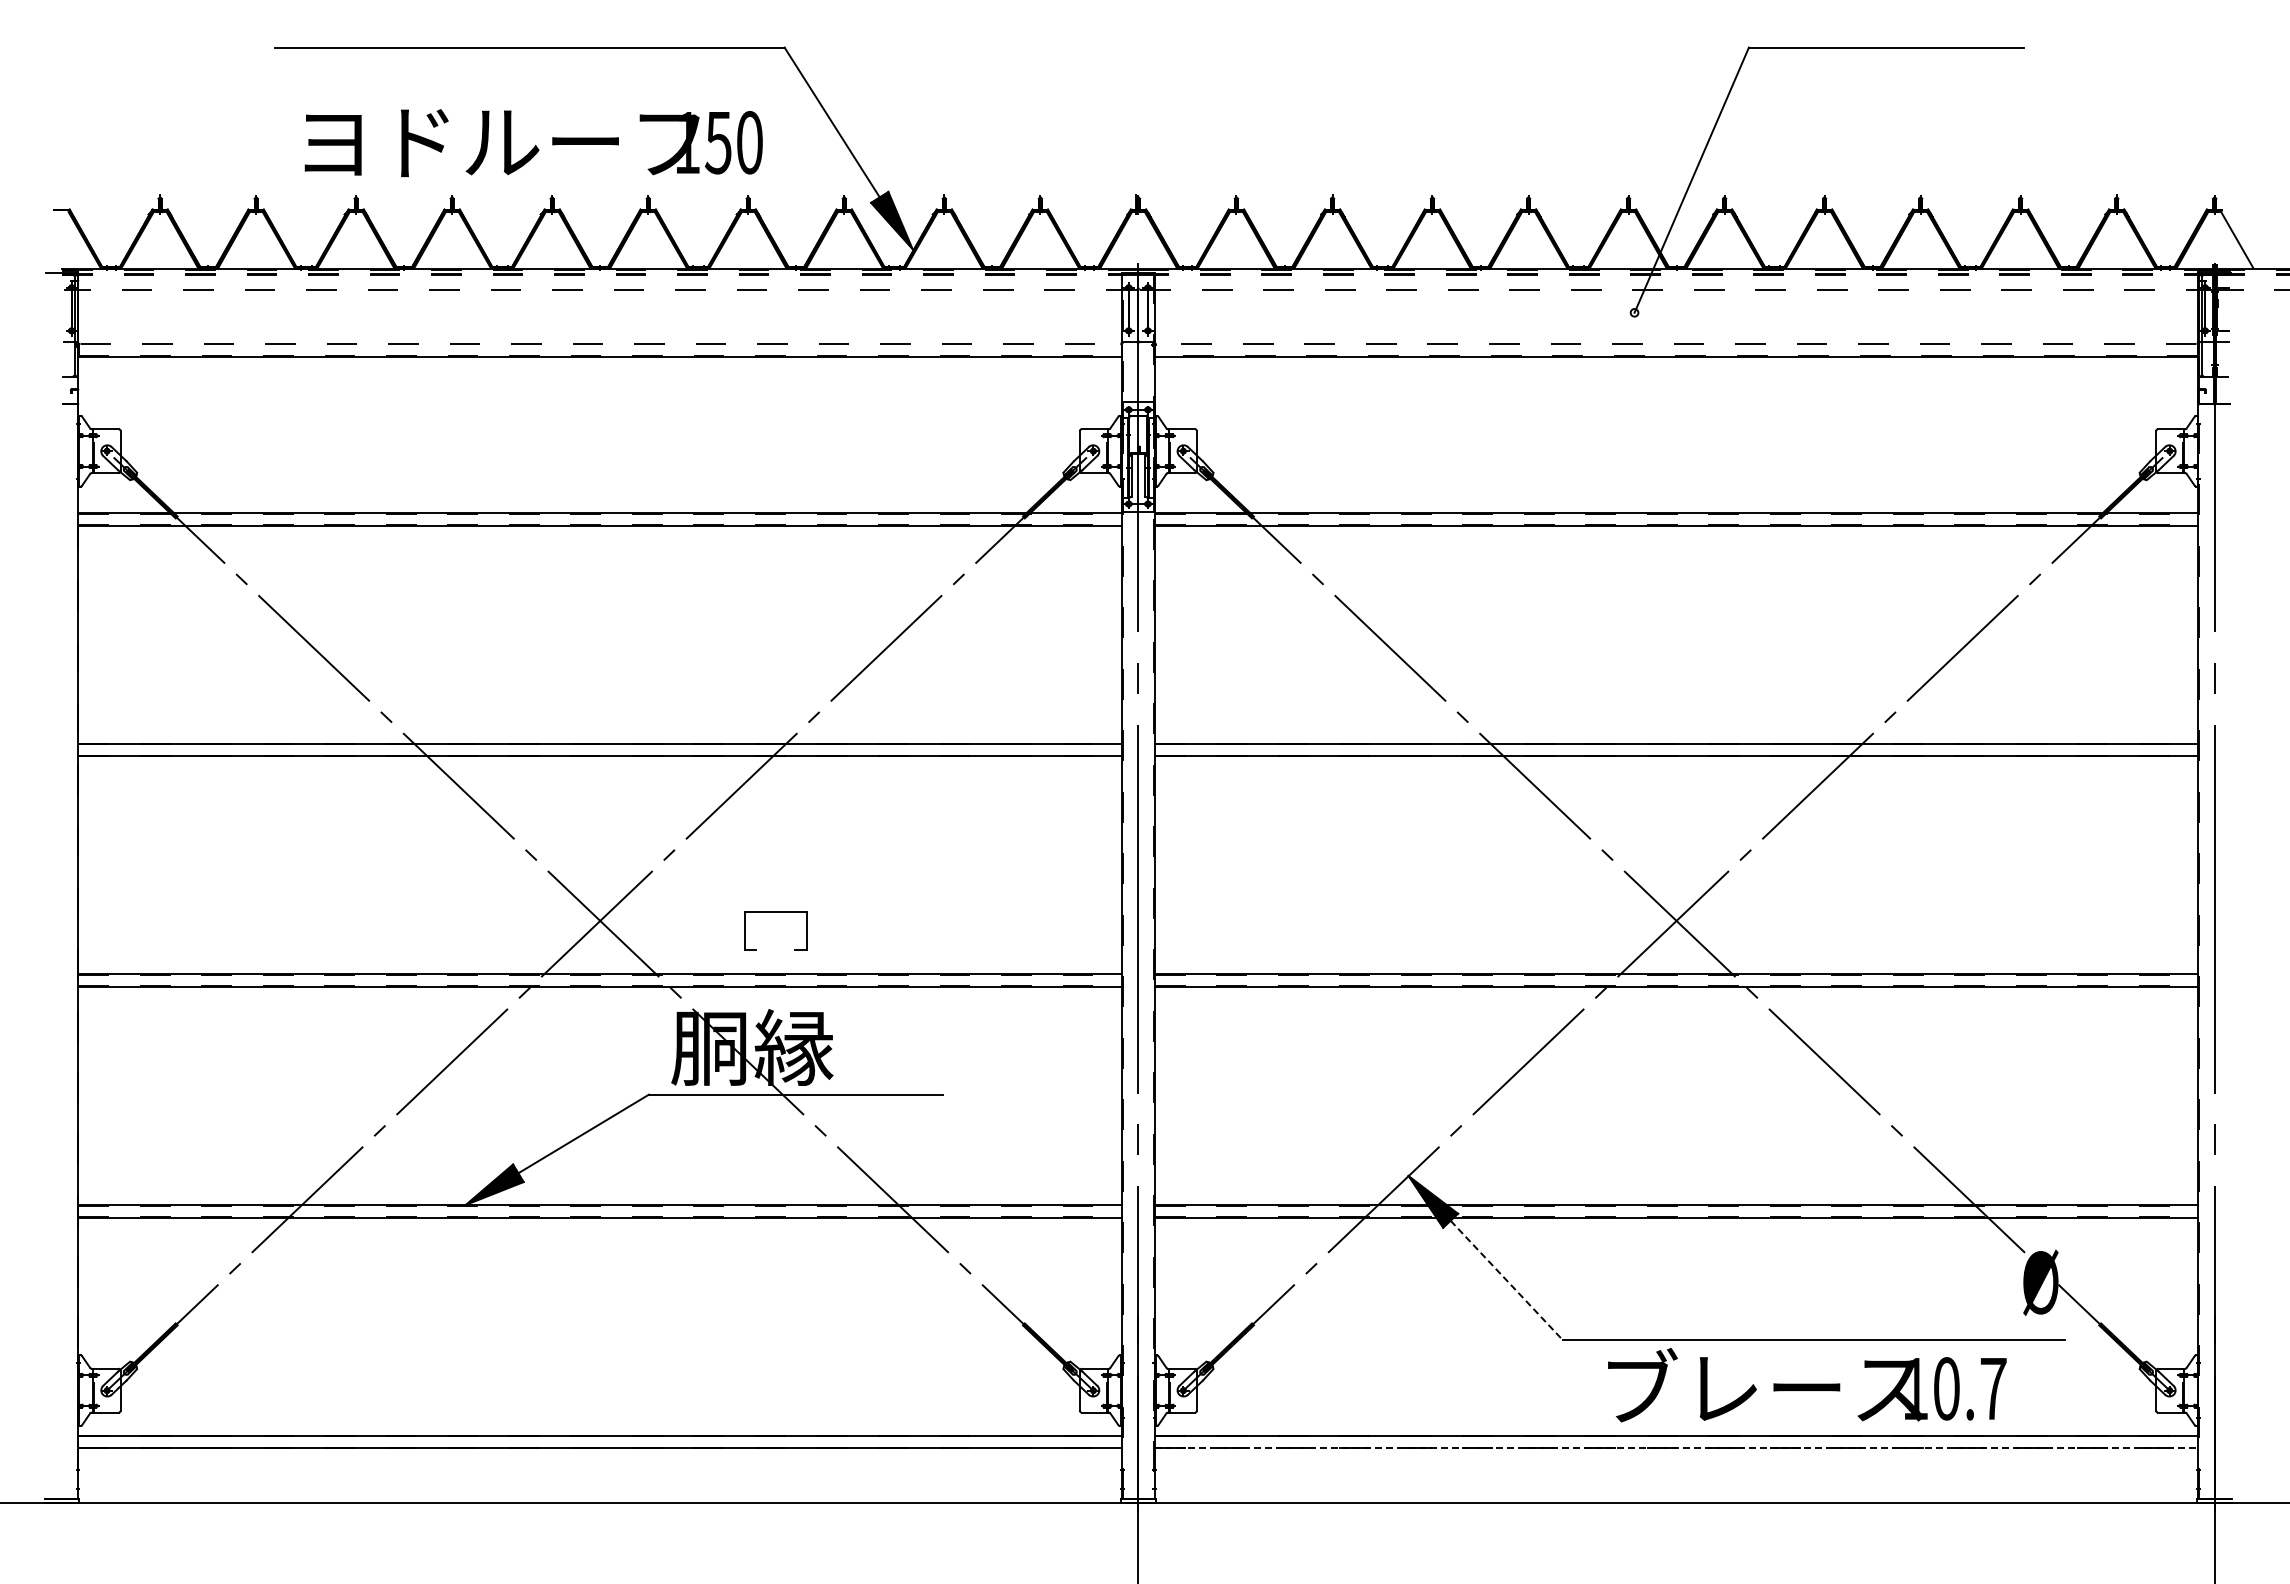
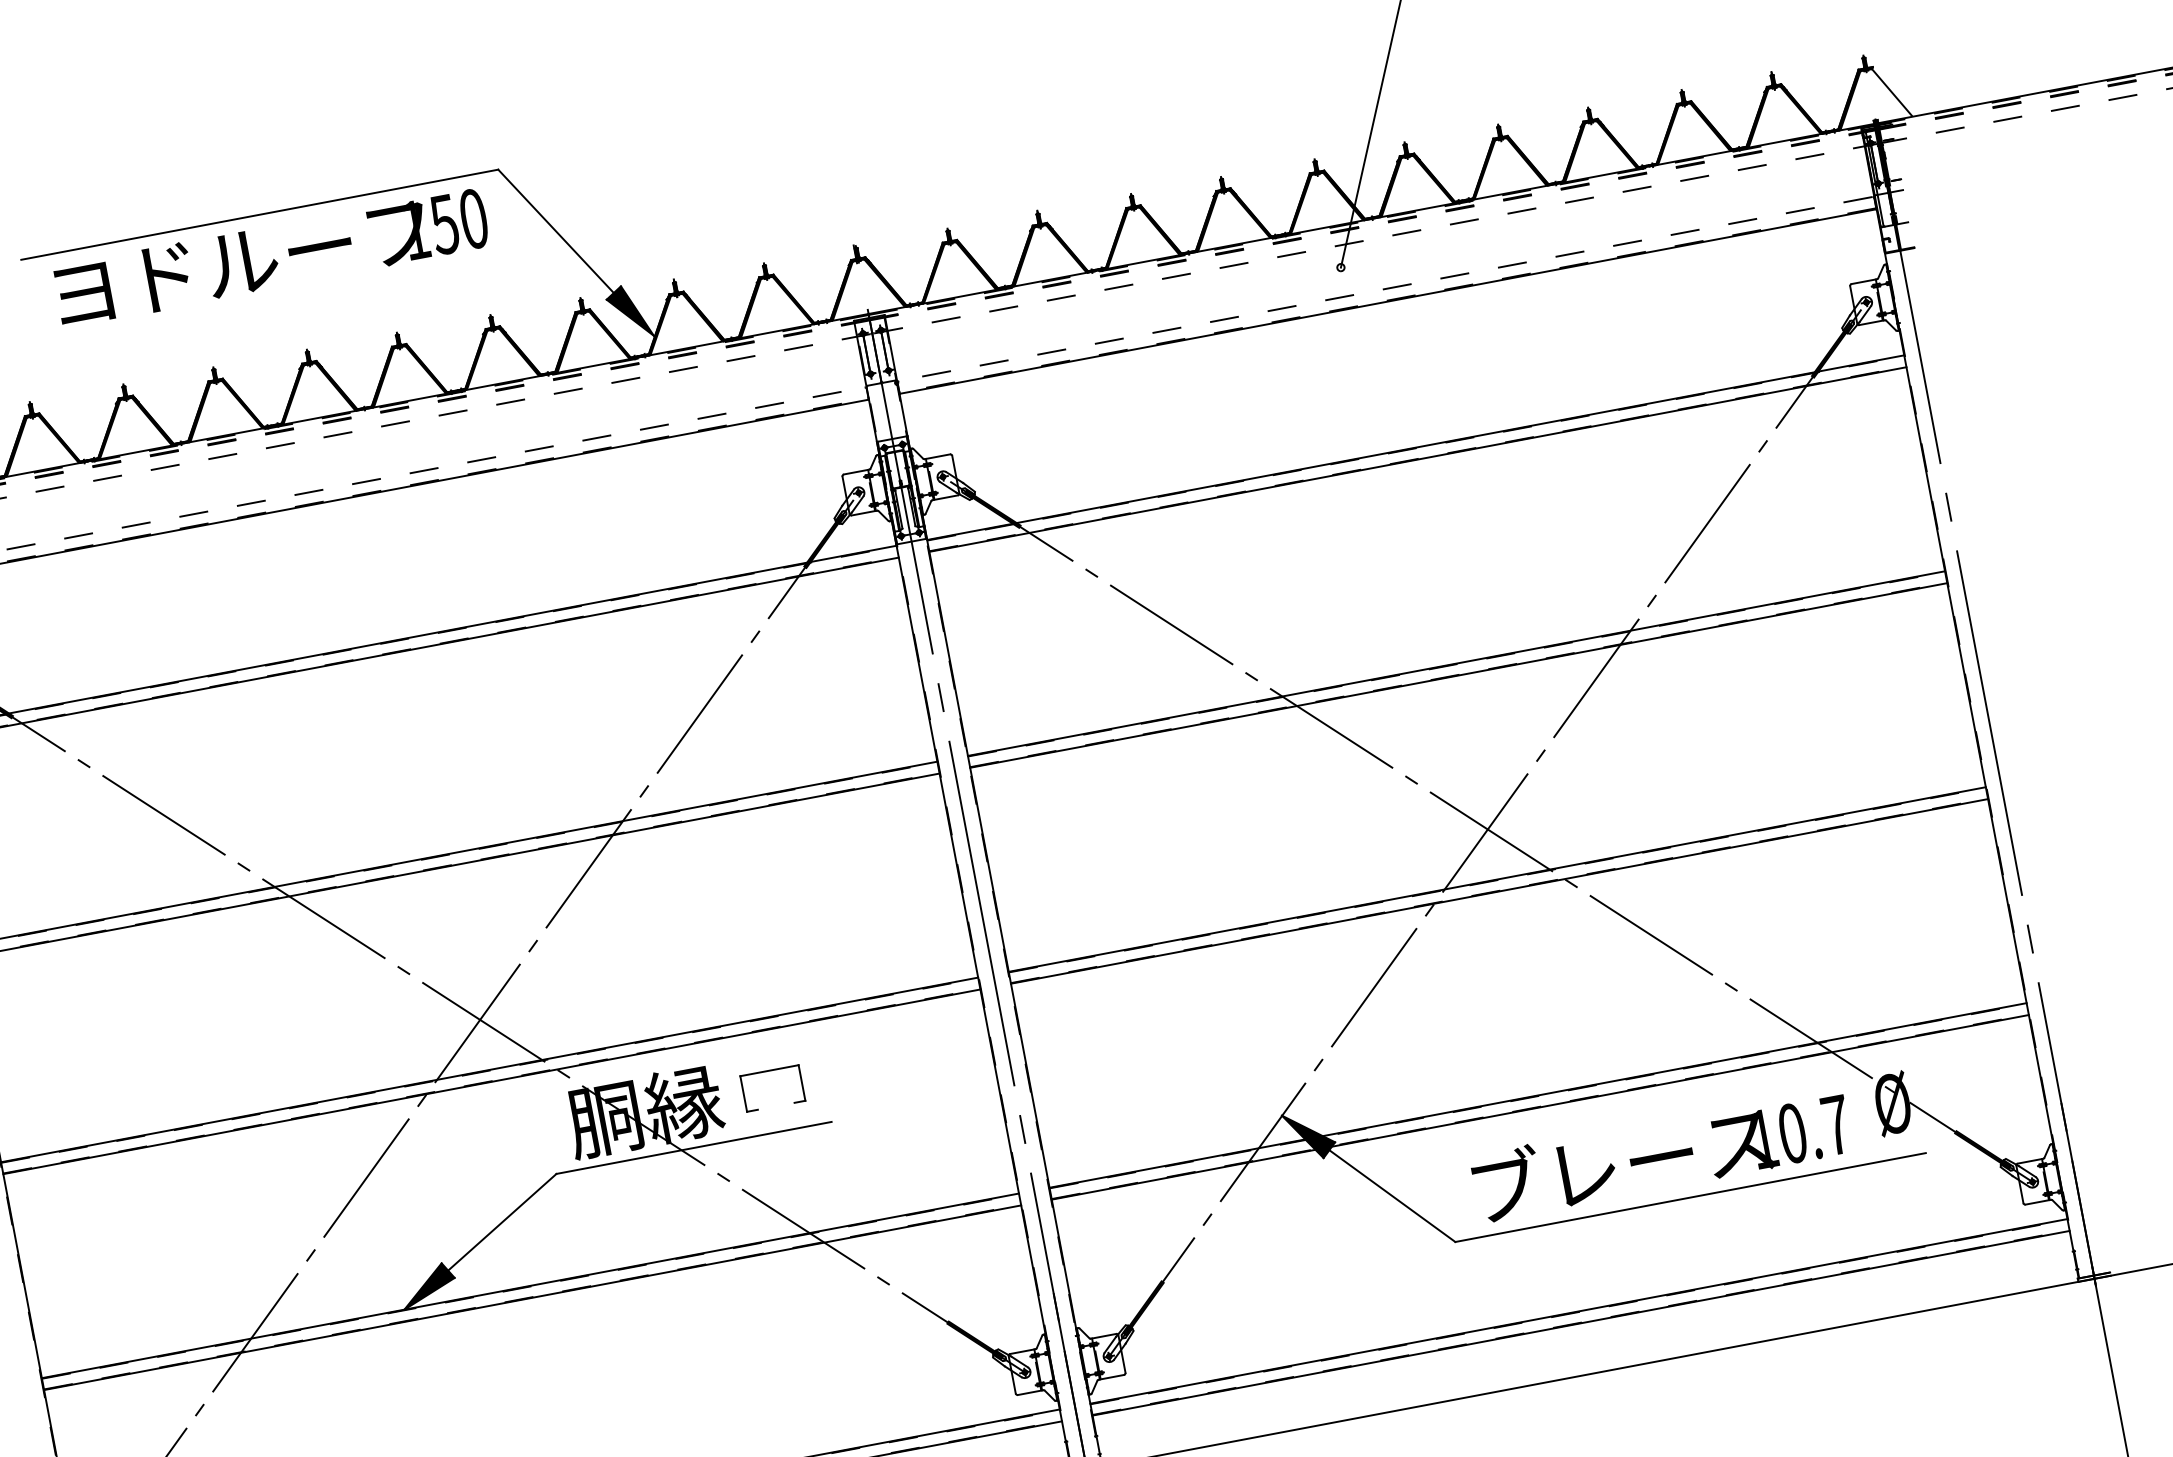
text: (533, 142) -> (271, 257), moved
part: (775, 912) -> (769, 1071), moved
line: (1506, 1280) -> (1392, 1196), dashed -> solid
text: (1807, 1385) -> (1661, 1154), moved
line: (1676, 1448) -> (1581, 1323), dashed -> solid

